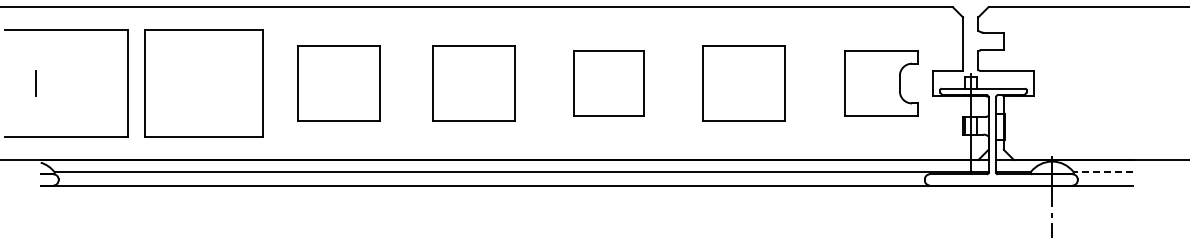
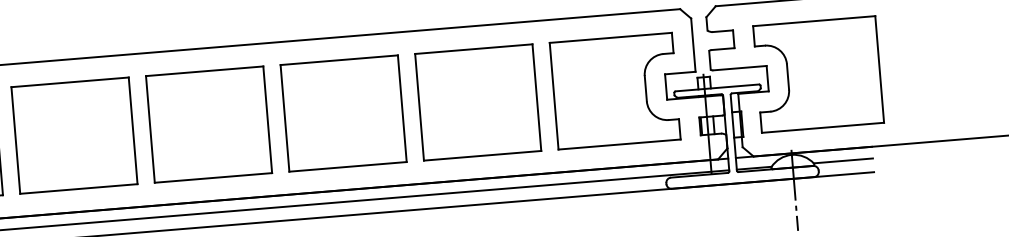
part: (338, 83) -> (74, 135), size x1.43
part: (473, 83) -> (208, 124), size x1.43
part: (608, 83) -> (343, 113), size x1.67
part: (743, 83) -> (477, 102), size x1.43
part: (881, 83) -> (615, 91), size x1.67
part: (1085, 83) -> (818, 74), added
line: (1103, 171) -> (843, 160), dashed -> solid

